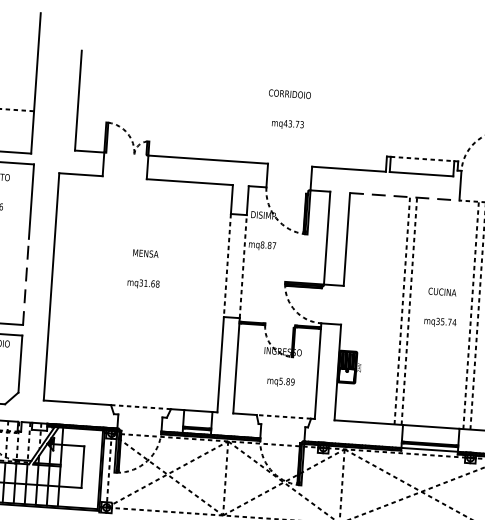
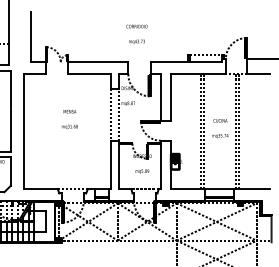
line: (405, 197) -> (198, 74), dashed -> solid
line: (25, 284) -> (10, 131), dashed -> solid

